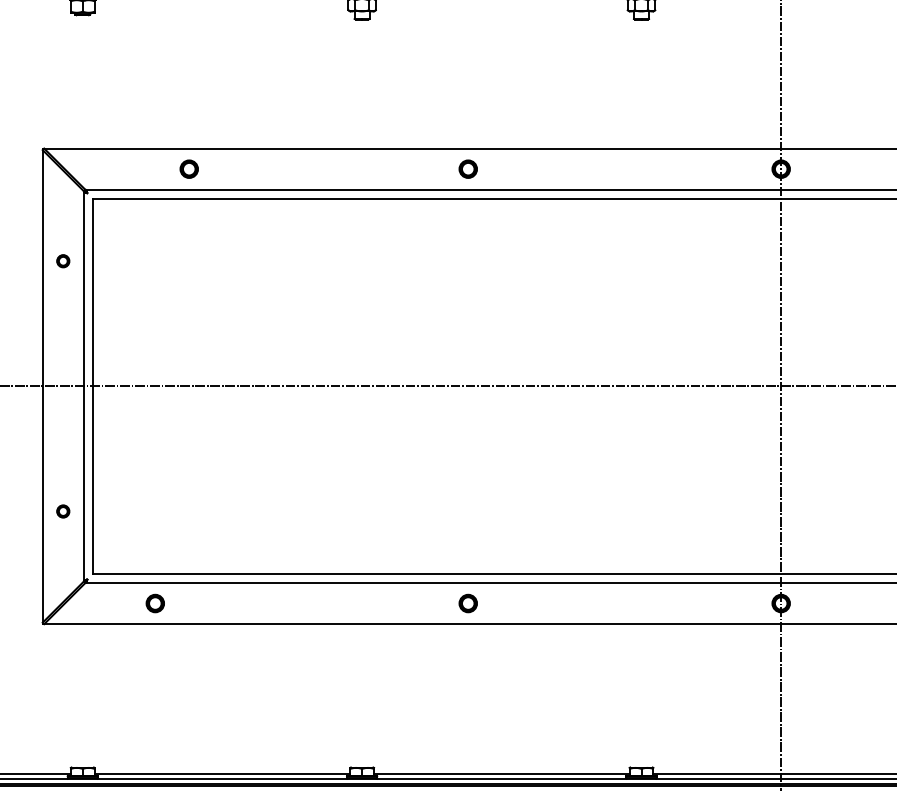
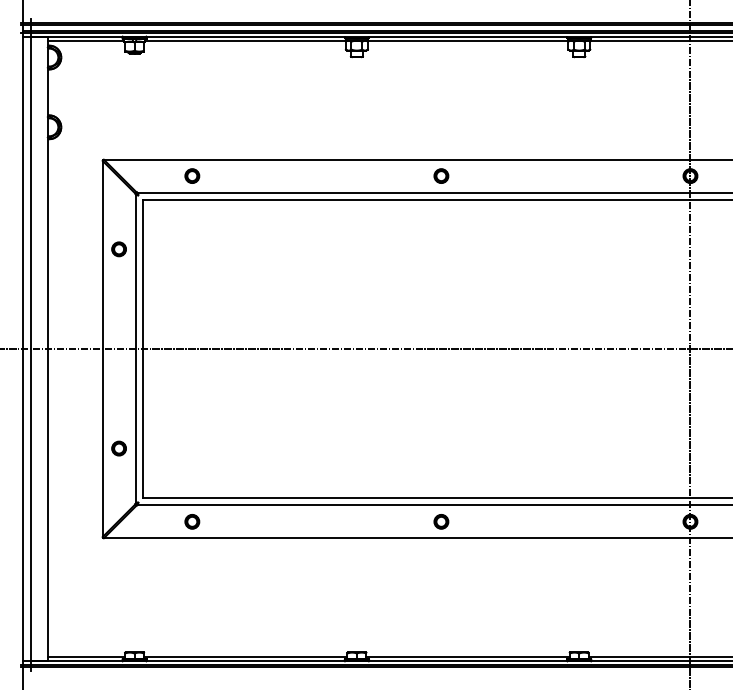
part: (189, 168) -> (192, 175), moved
part: (62, 261) -> (118, 249), size x1.43
part: (62, 511) -> (118, 448), size x1.43

